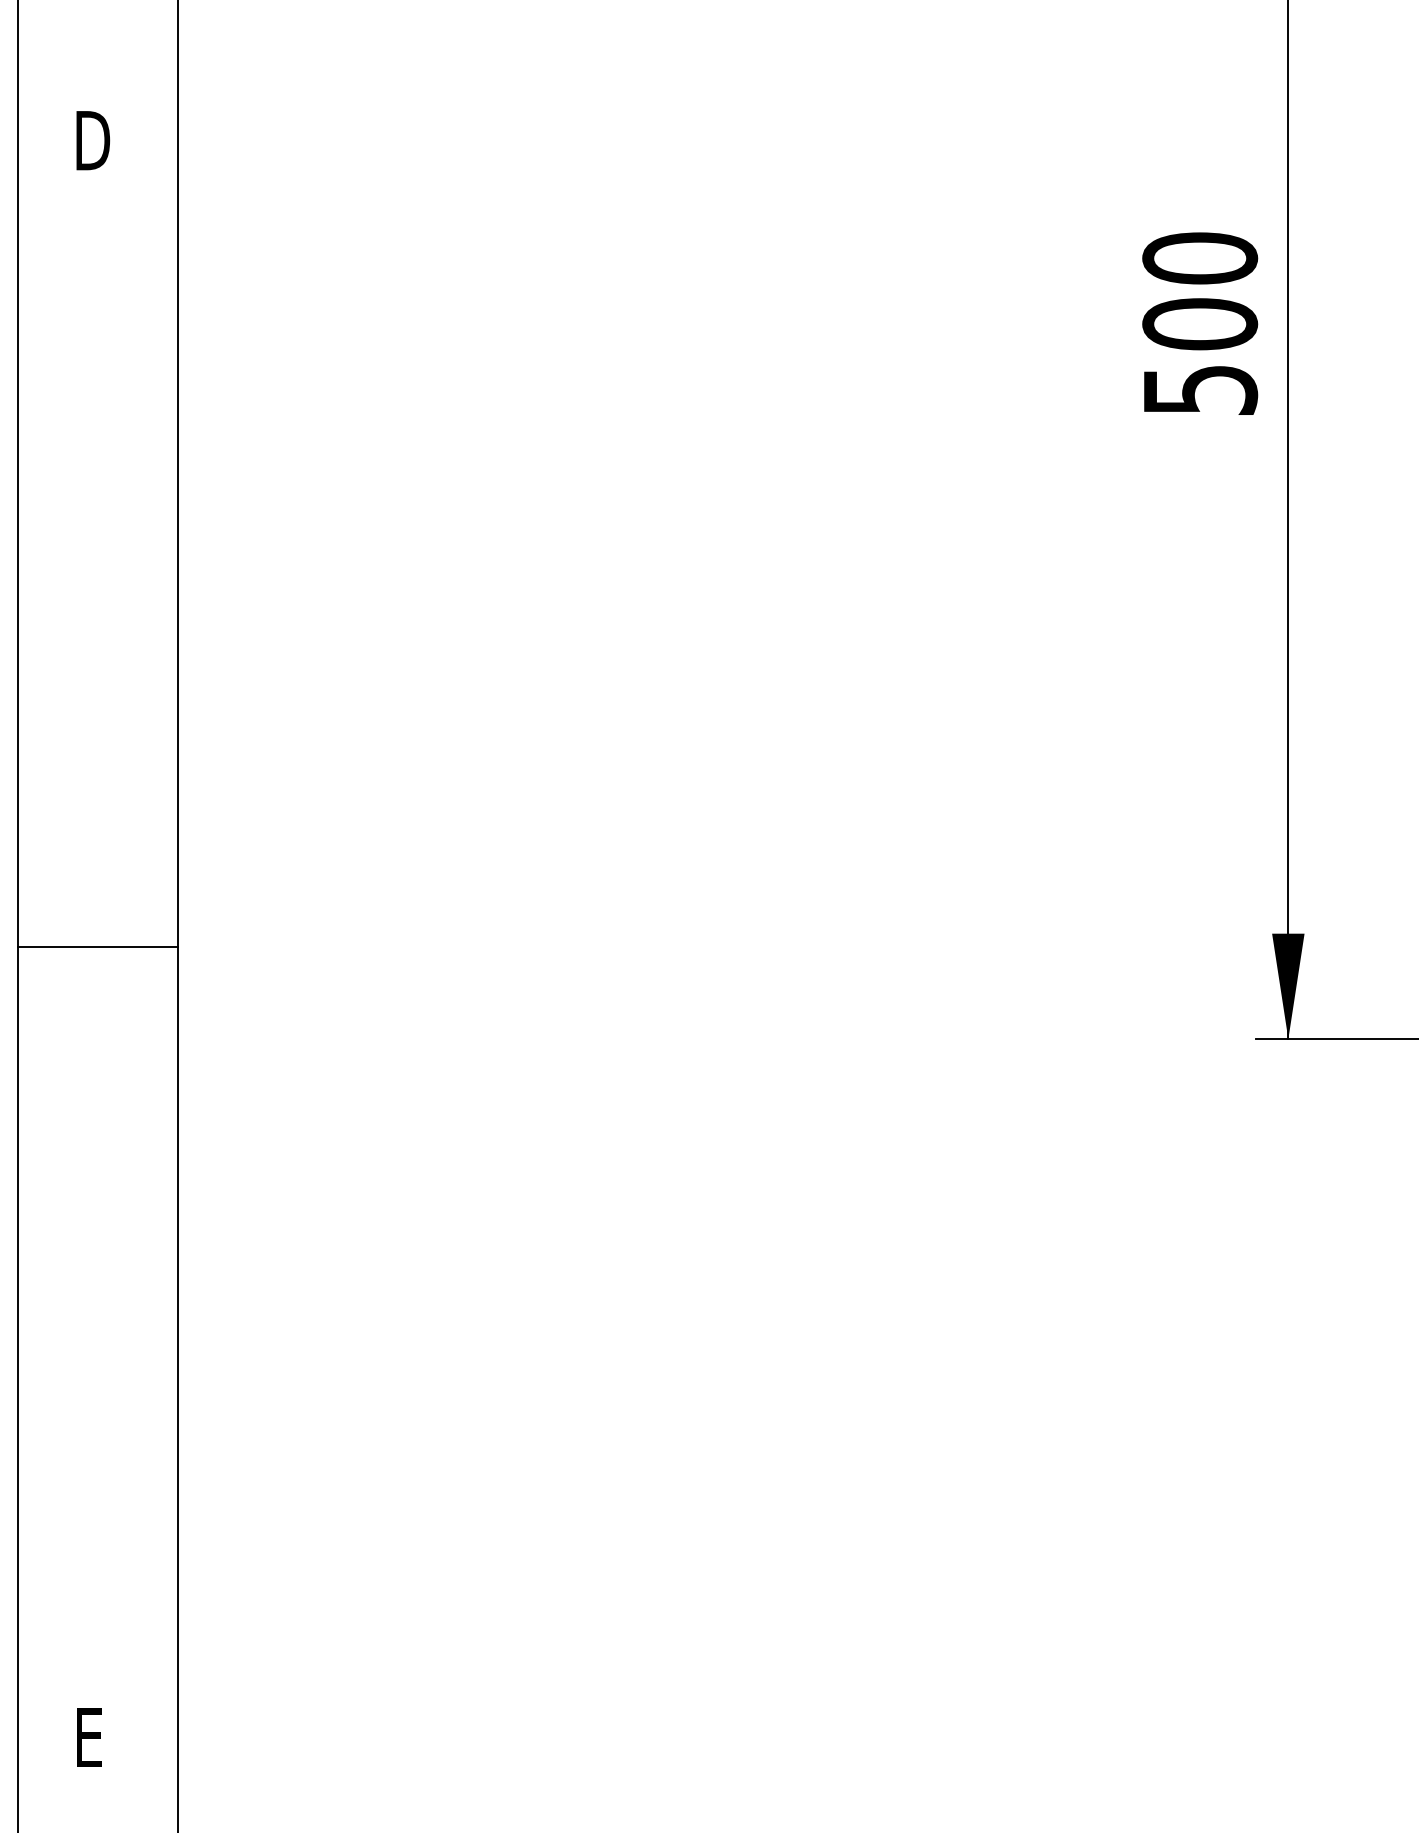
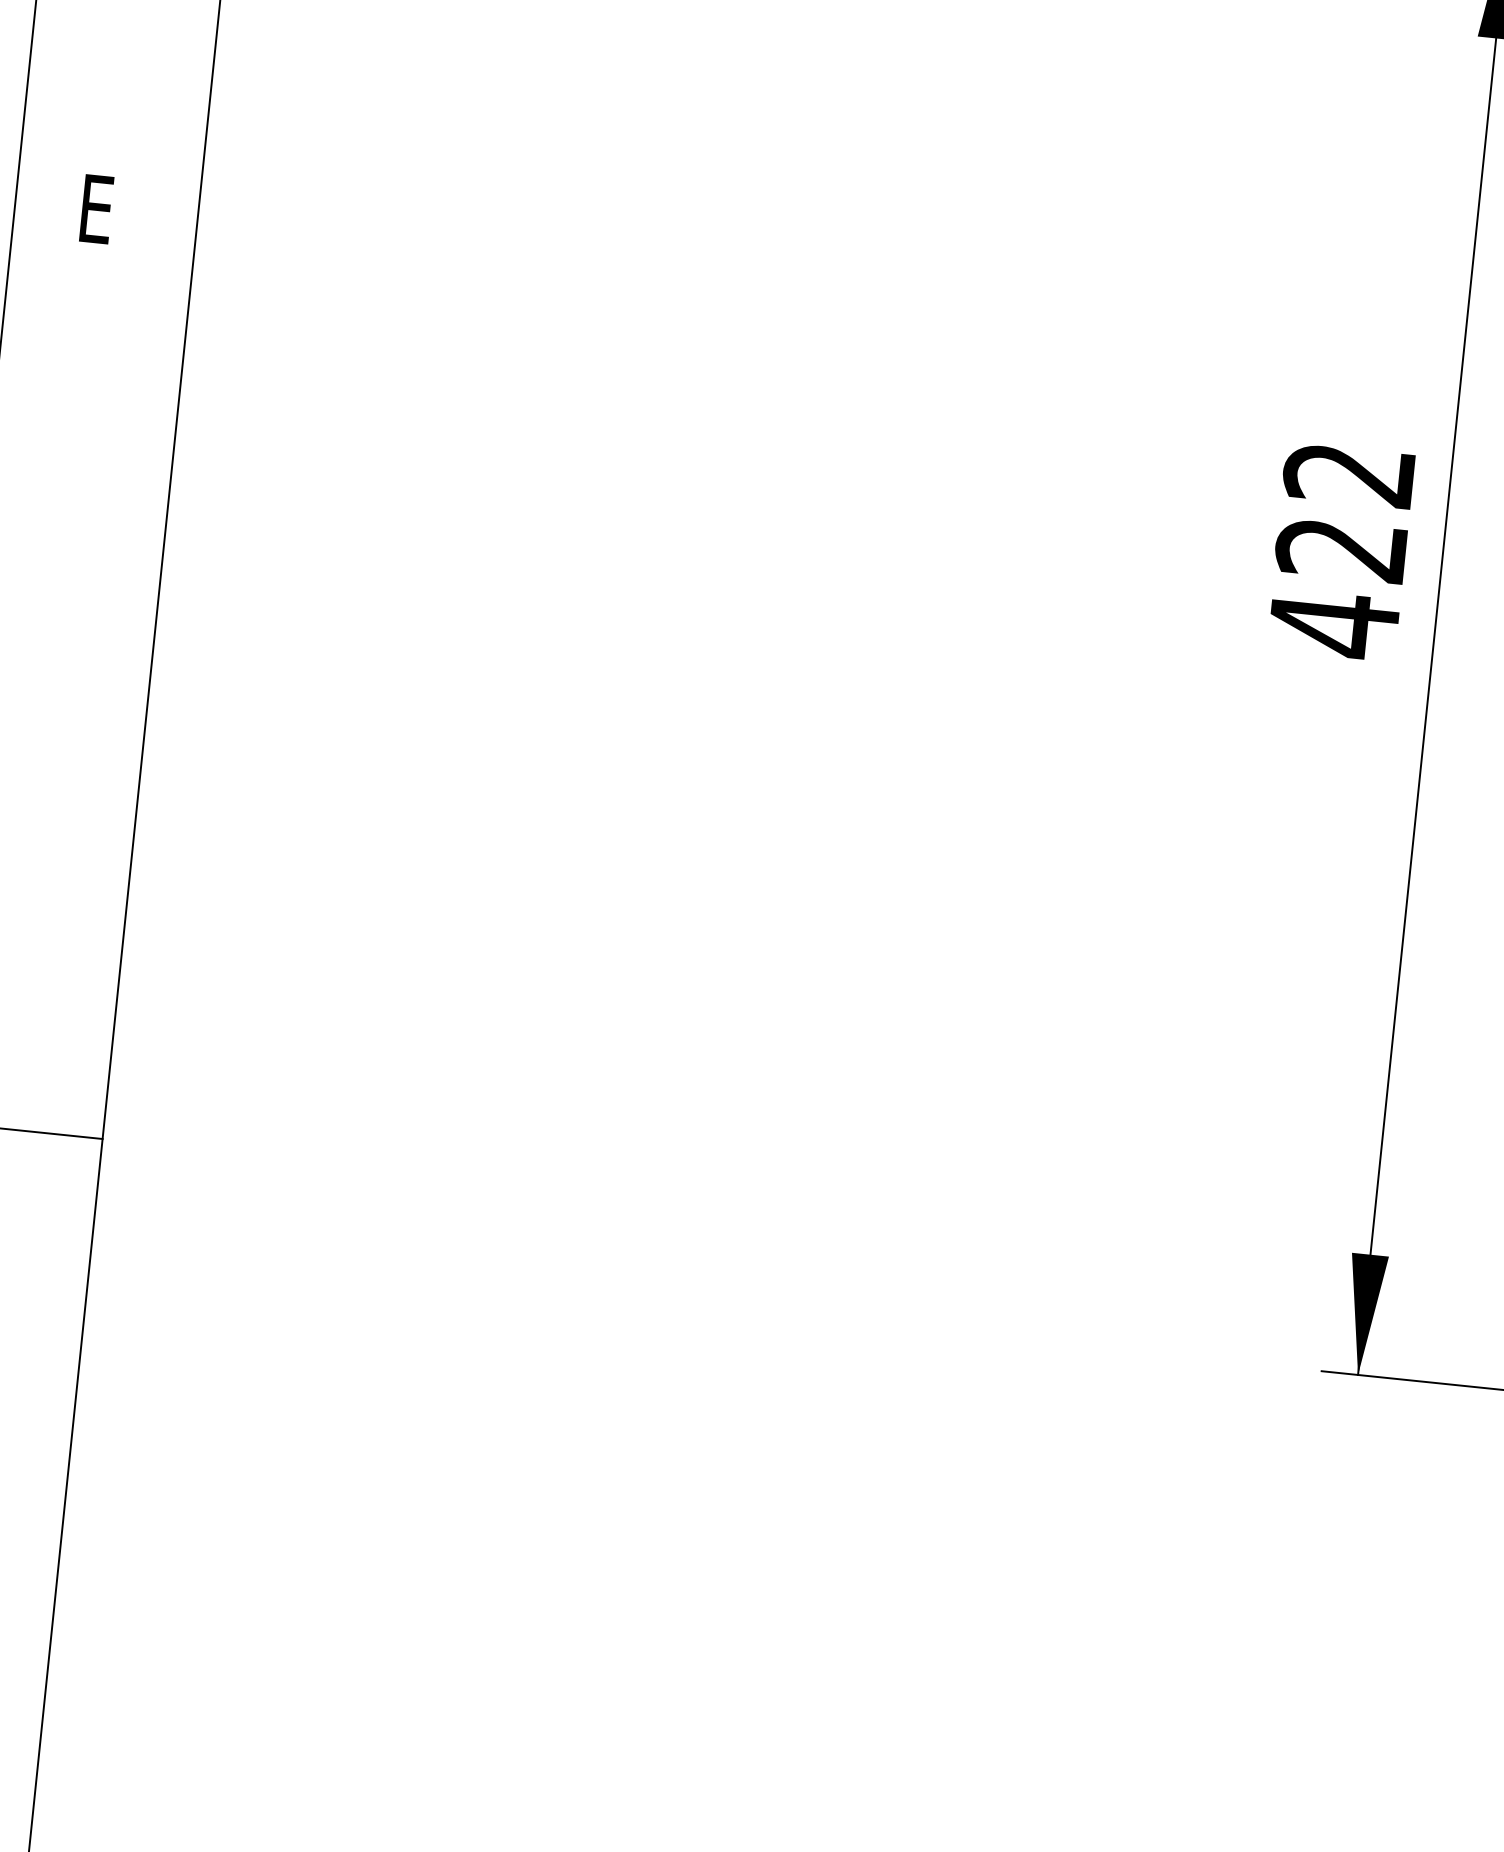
text: (93, 140) -> (101, 209), D -> E
text: (1200, 324) -> (1342, 549), 500 -> 422

